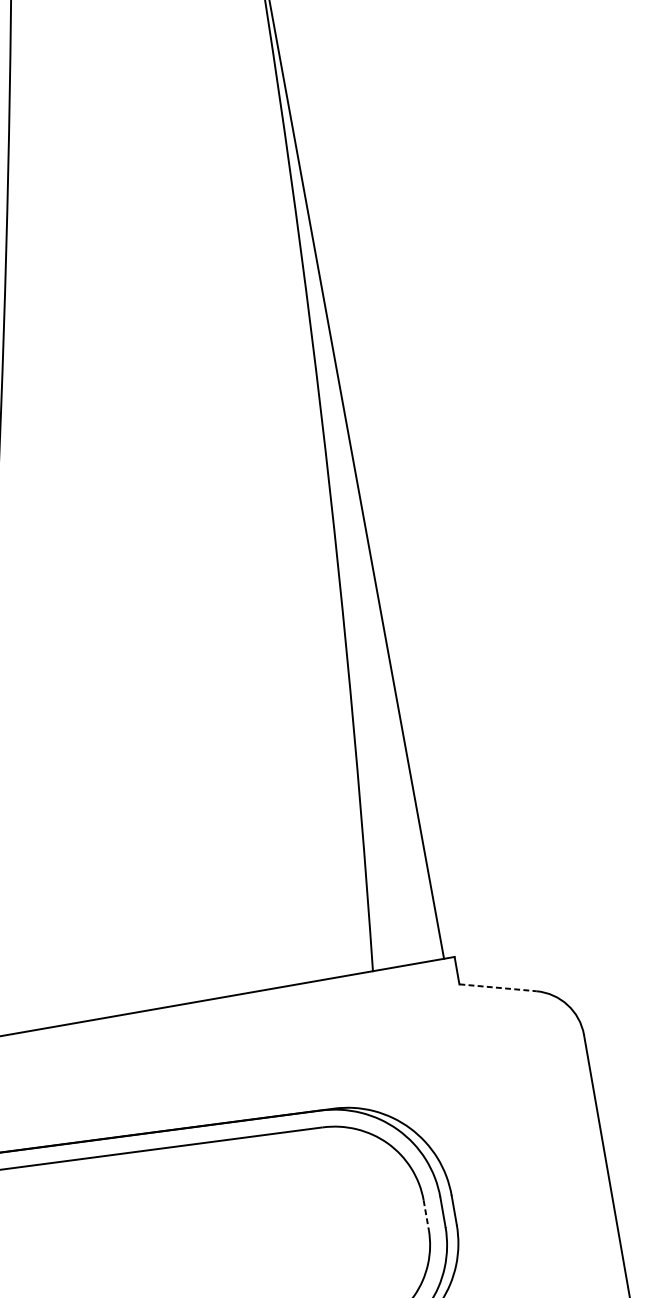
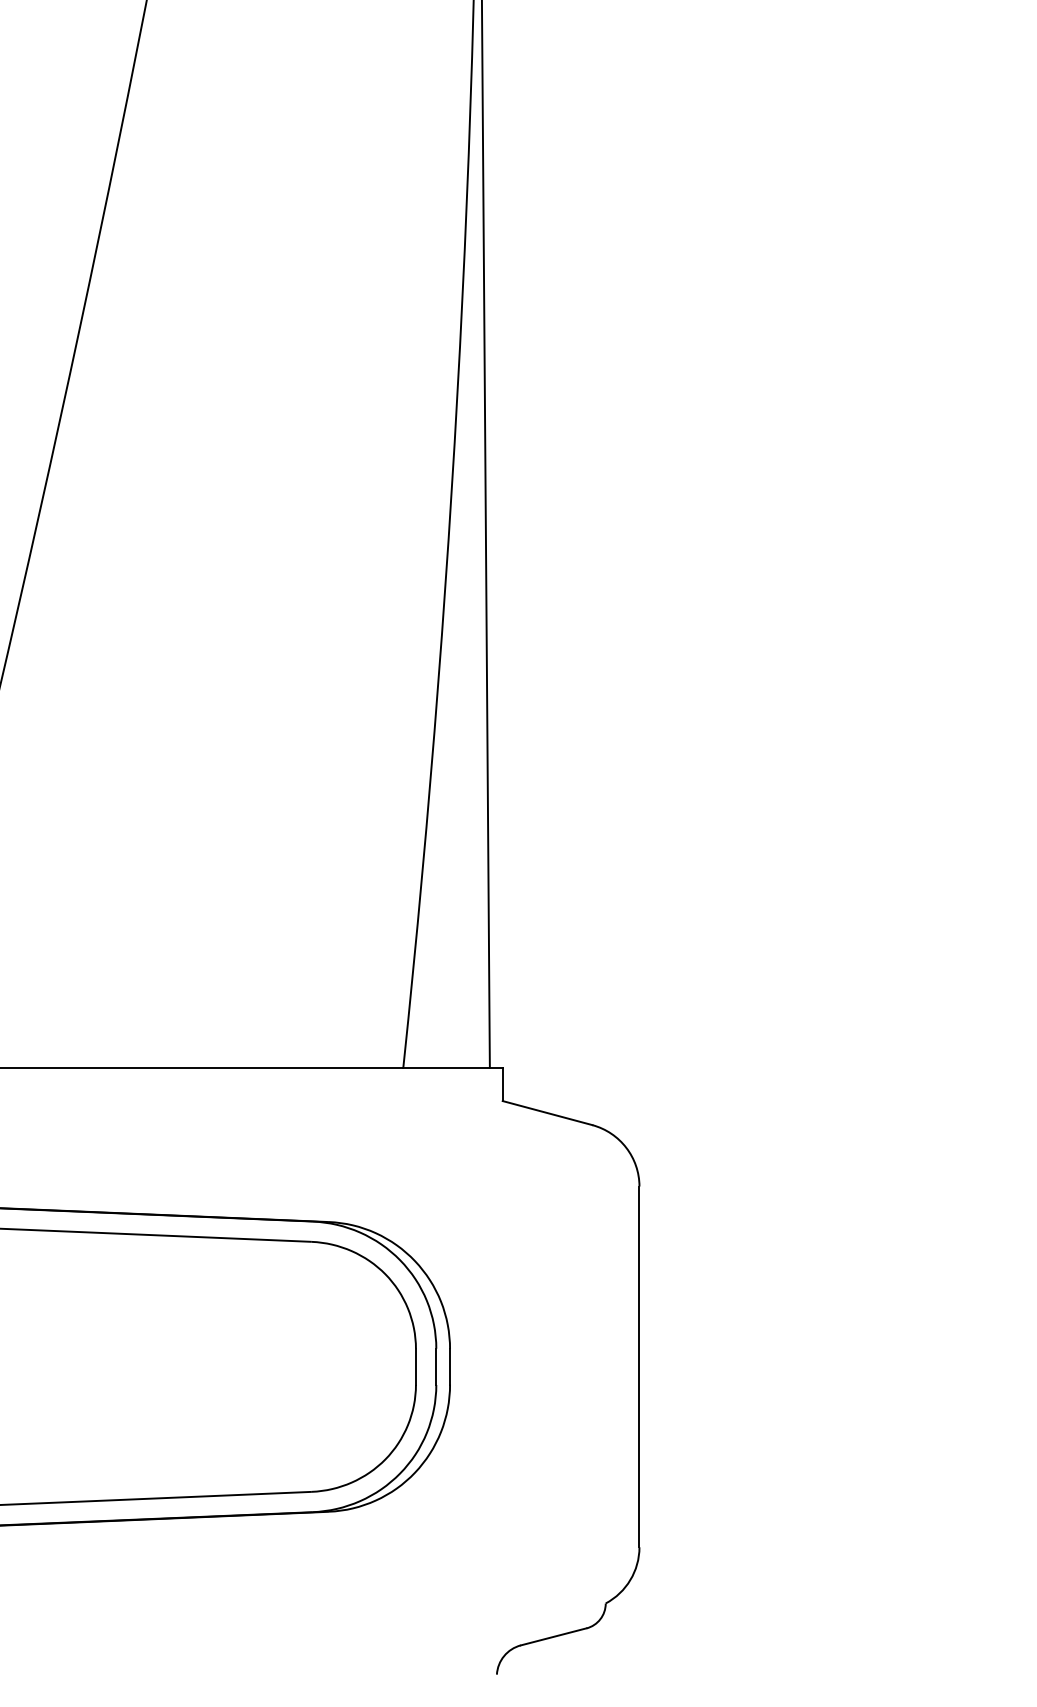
line: (498, 987) -> (548, 1113), dashed -> solid
line: (425, 1215) -> (415, 1367), dashed -> solid

